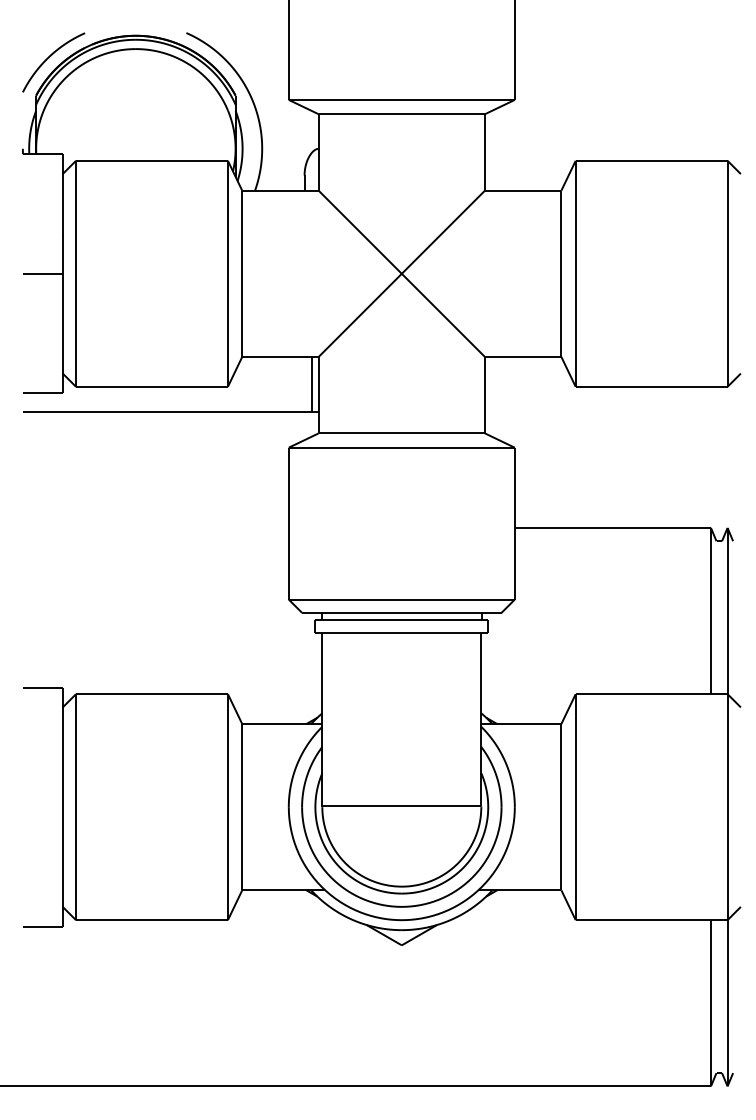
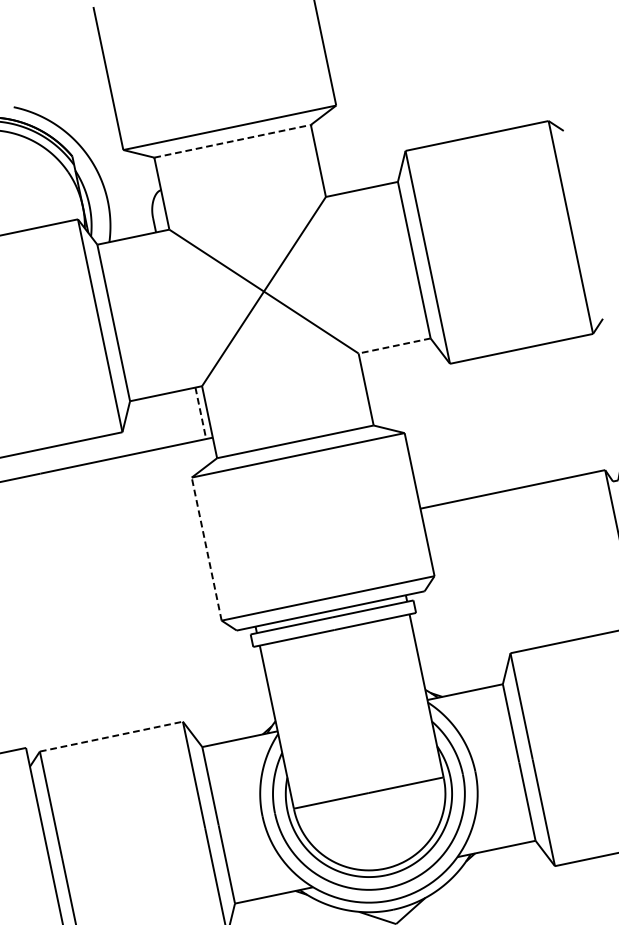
line: (402, 114) -> (233, 141), solid -> dashed
line: (522, 356) -> (393, 345), solid -> dashed
line: (311, 384) -> (200, 413), solid -> dashed
line: (288, 523) -> (206, 549), solid -> dashed
line: (151, 694) -> (111, 737), solid -> dashed

